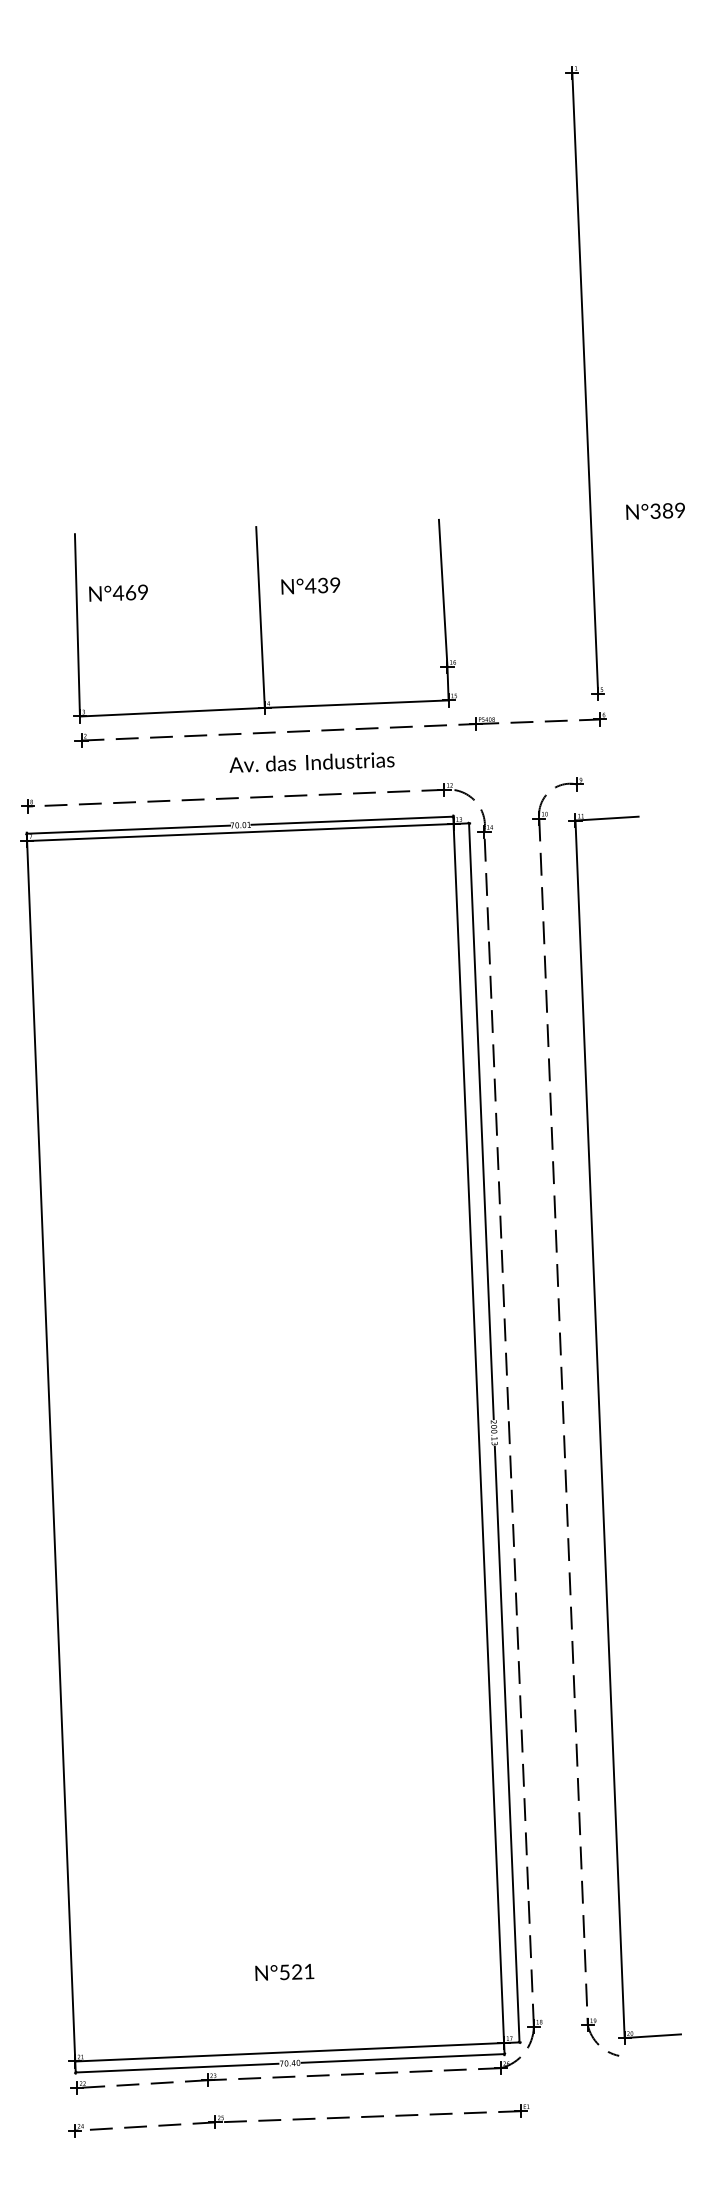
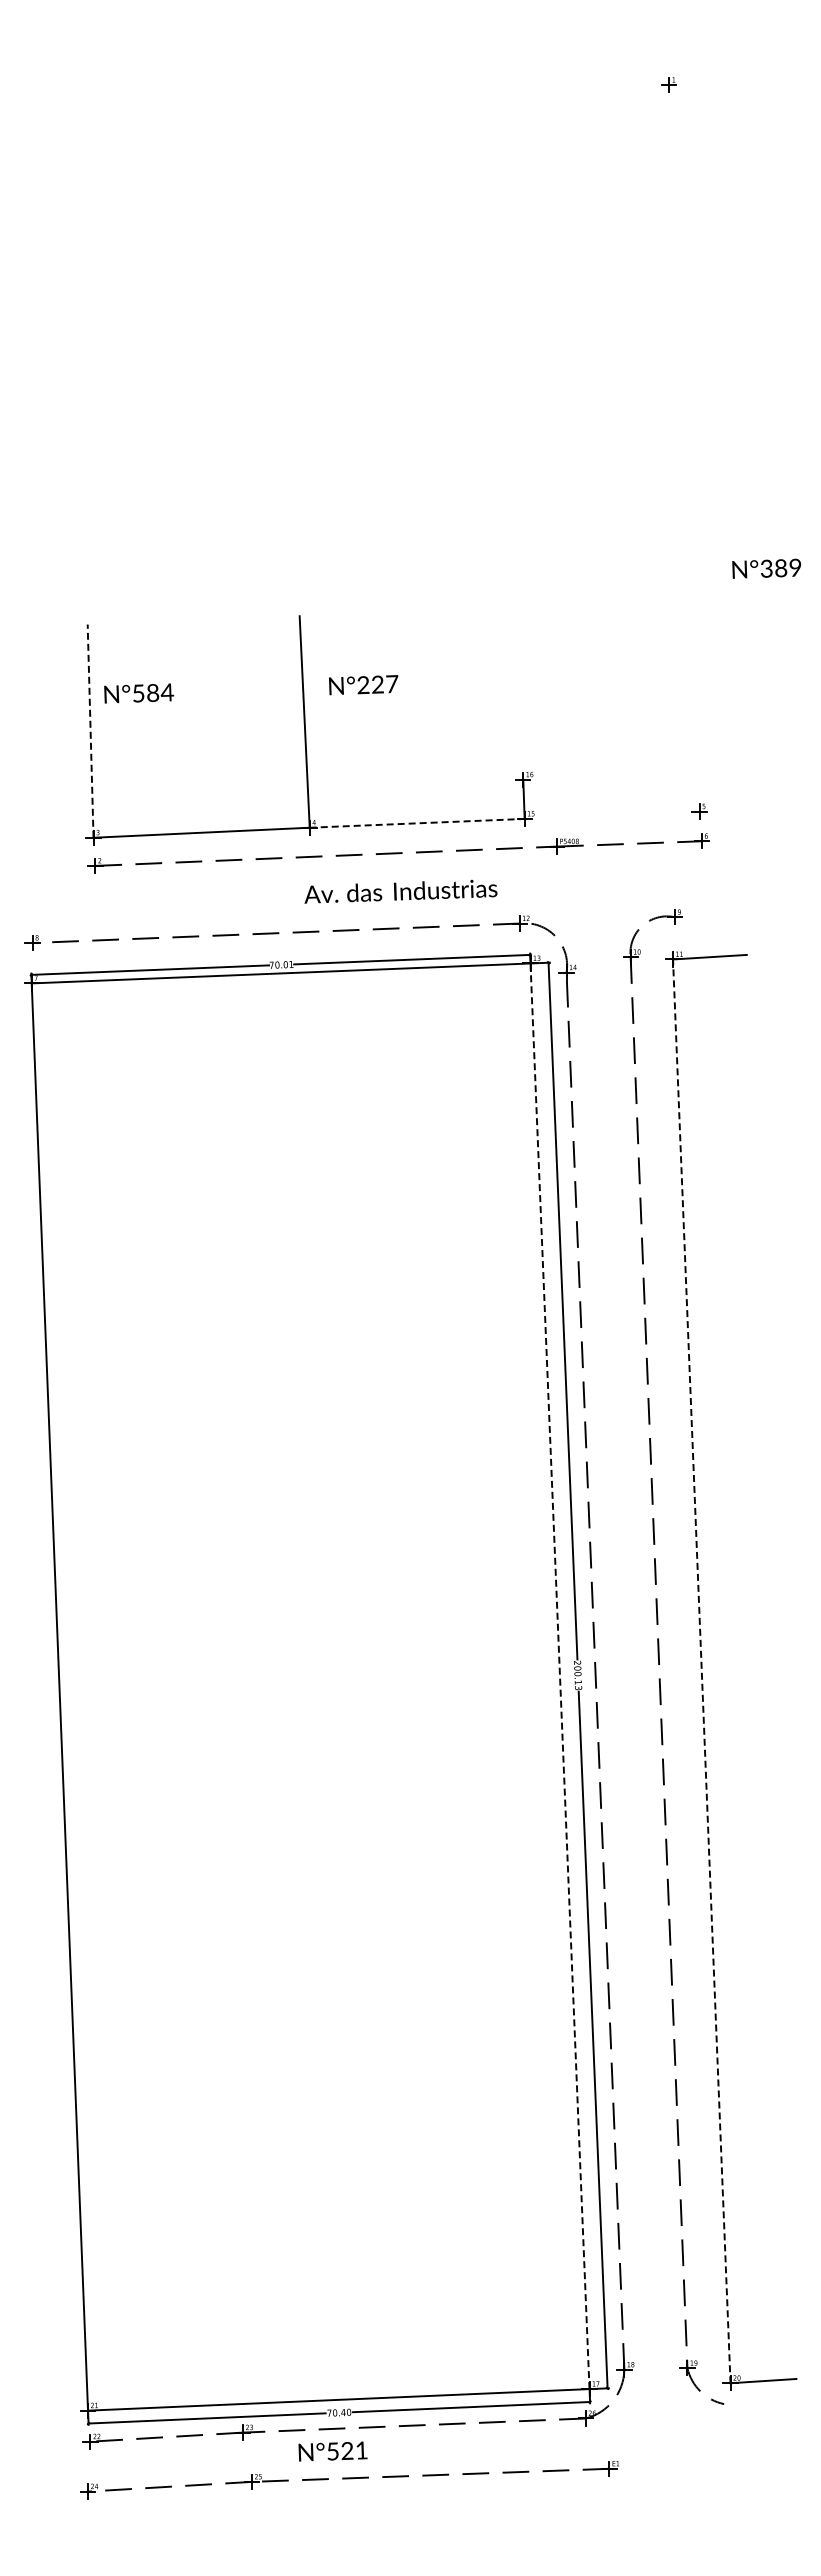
line: (585, 383) -> (684, 448), removed
text: (655, 511) -> (766, 568), moved
text: (322, 585) -> (377, 684), N°439 -> N°227
text: (131, 592) -> (153, 692), N°469 -> N°584
line: (443, 593) -> (518, 693), removed
line: (77, 625) -> (90, 731), solid -> dashed
line: (356, 704) -> (417, 823), solid -> dashed
text: (311, 762) -> (400, 891), moved
line: (599, 1428) -> (701, 1670), solid -> dashed
line: (478, 1432) -> (559, 1675), solid -> dashed
text: (284, 1972) -> (332, 2451), moved

